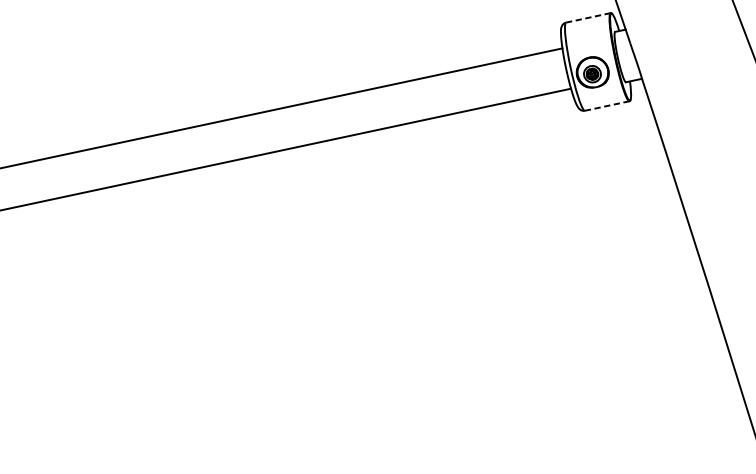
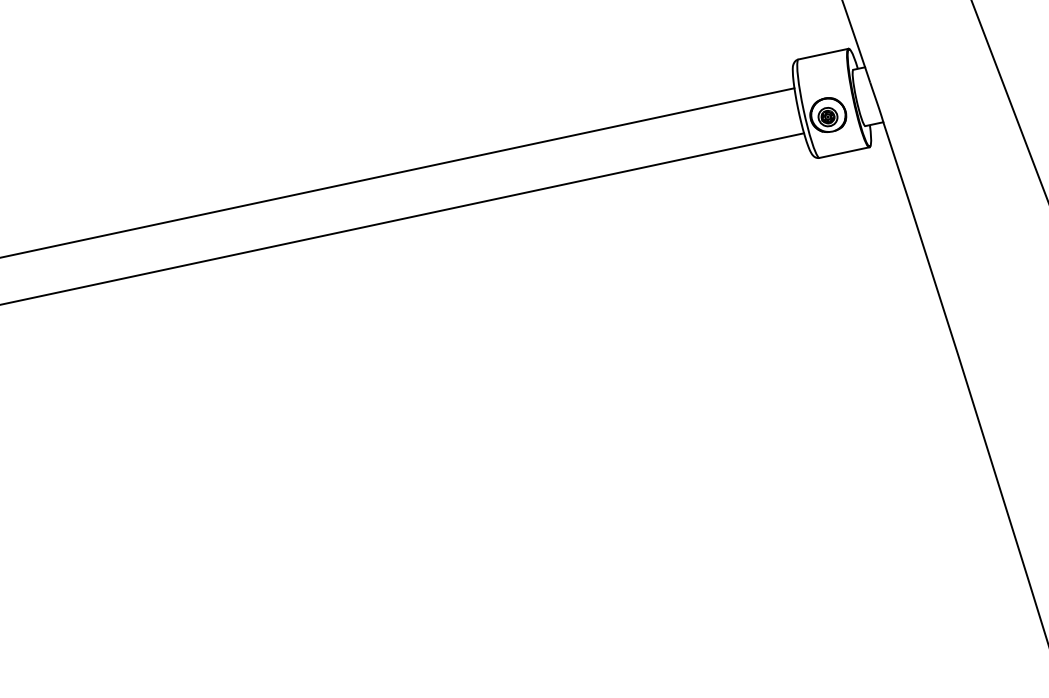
line: (587, 18) -> (822, 54), dashed -> solid
line: (607, 105) -> (844, 152), dashed -> solid

